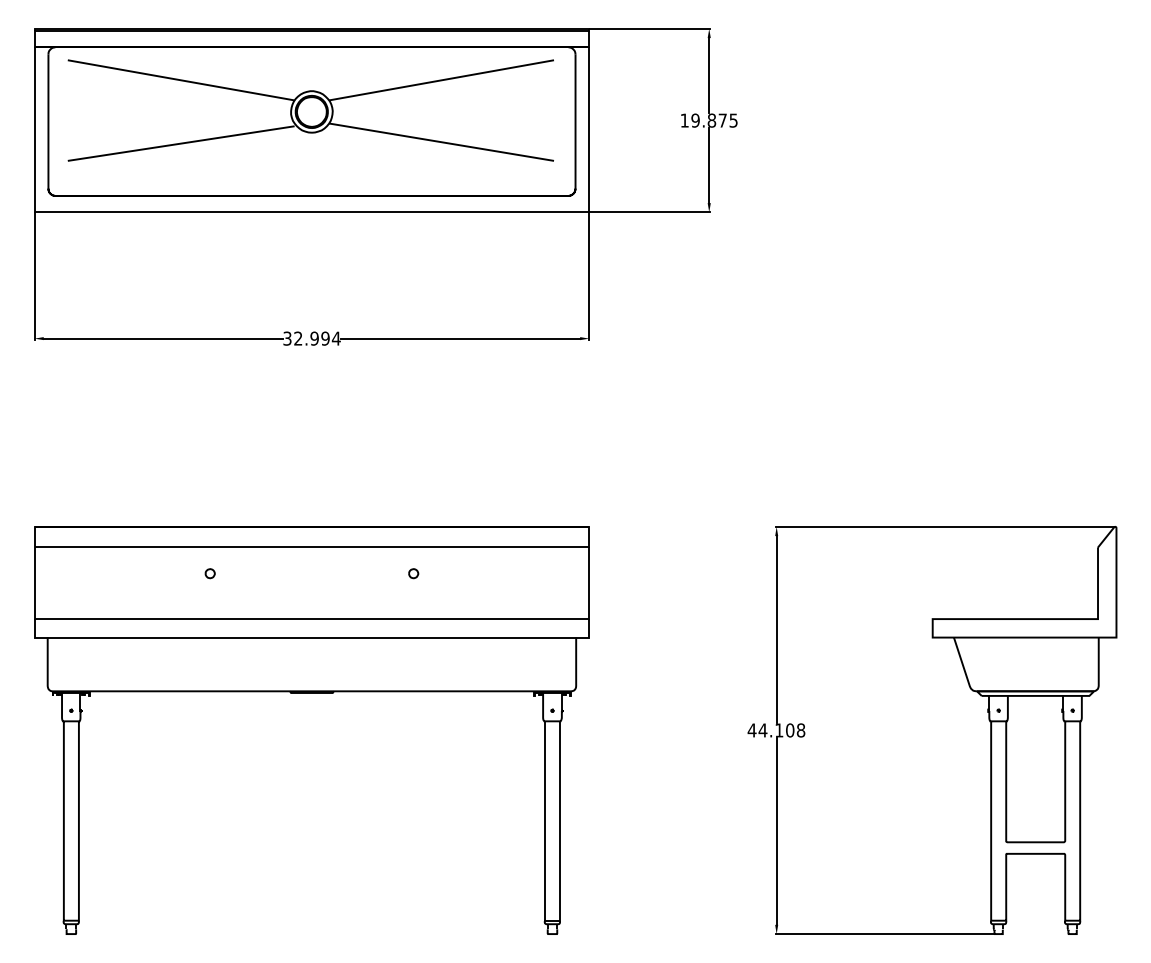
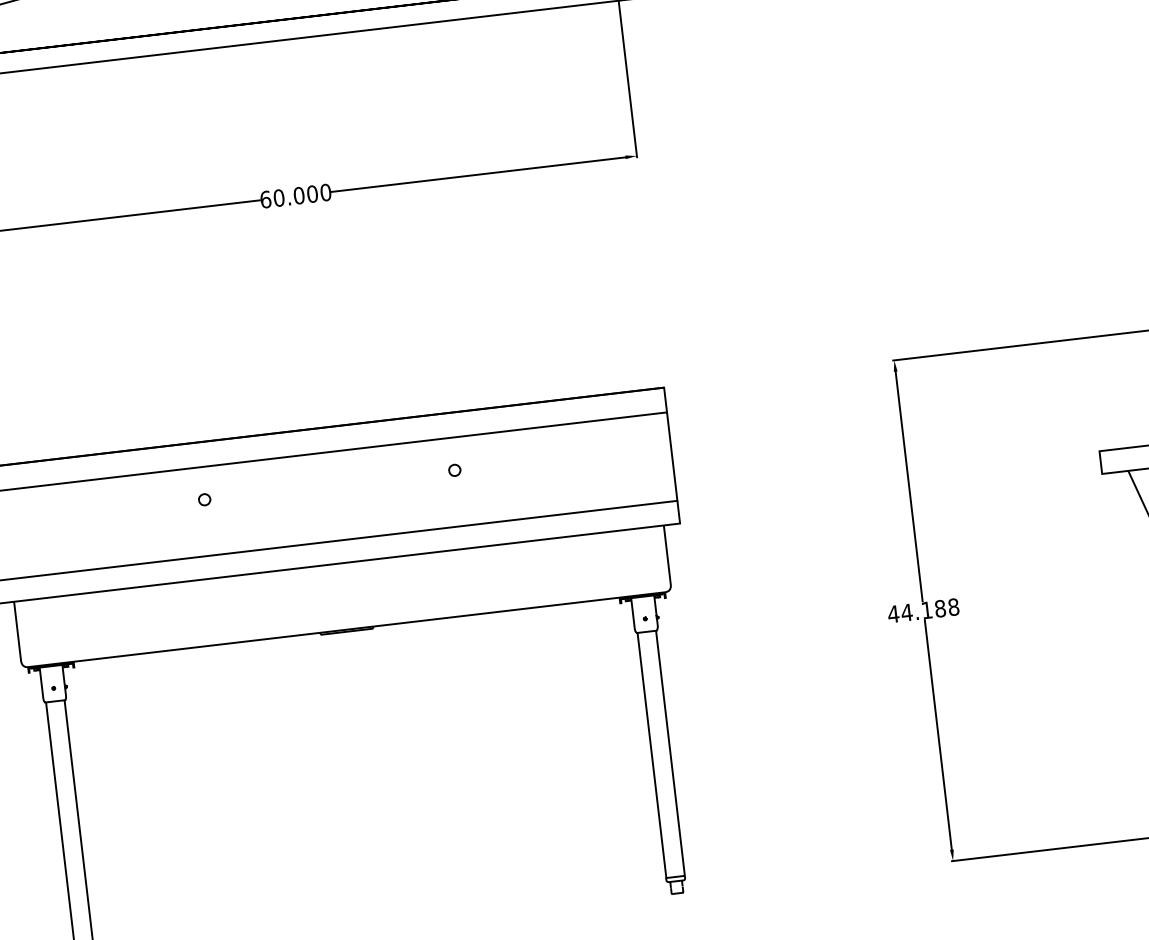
text: (311, 338) -> (295, 195), 32.994 -> 60.000
text: (790, 730) -> (940, 608), 44.108 -> 44.188

